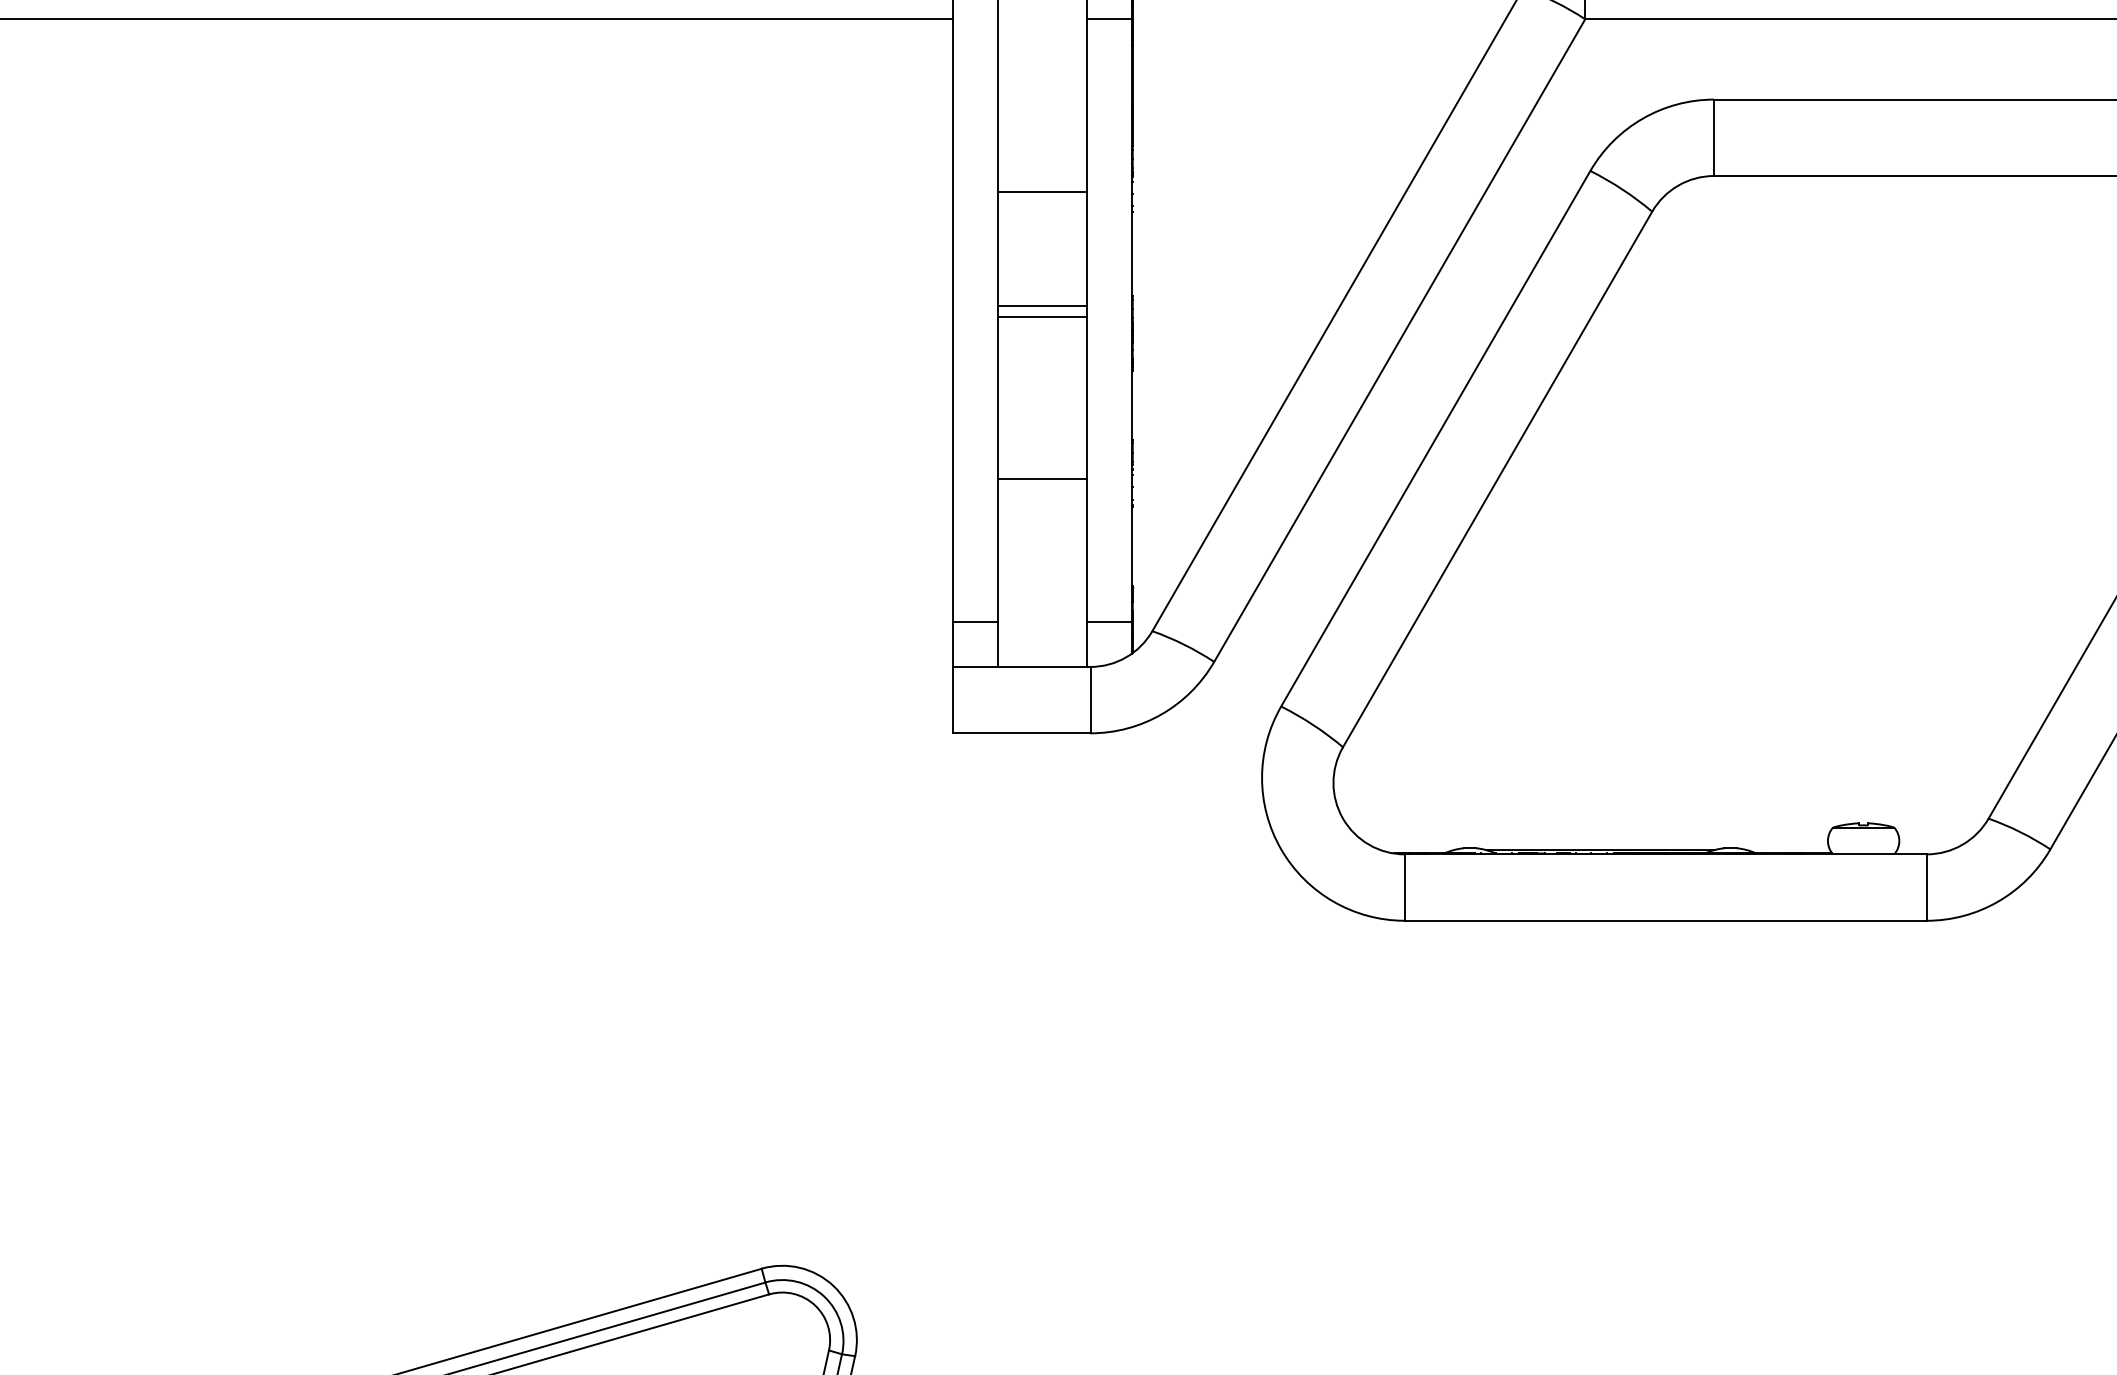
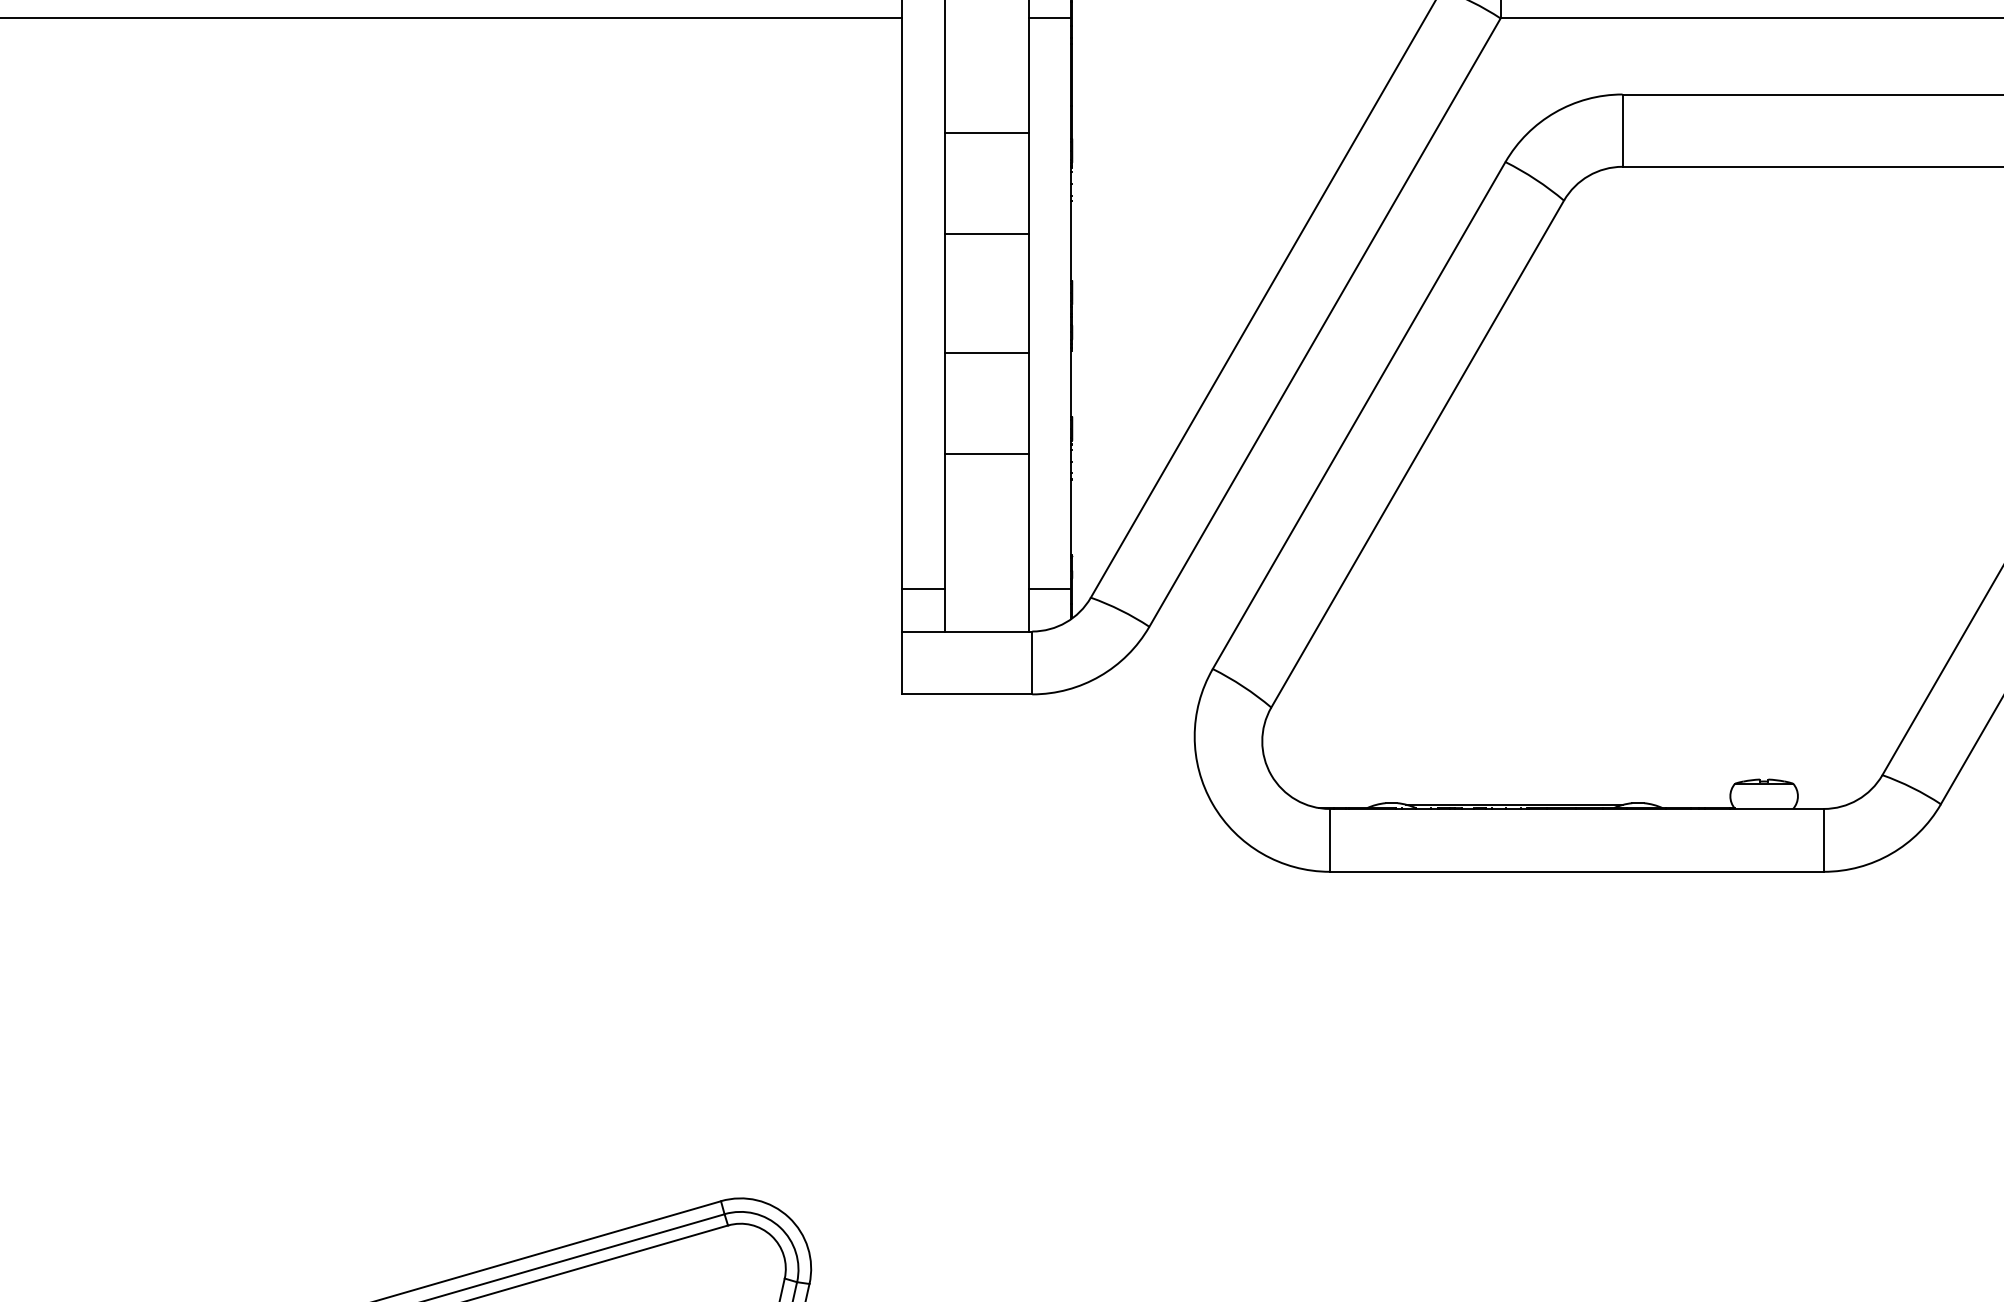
line: (1042, 192) -> (986, 133), moved
line: (1042, 306) -> (986, 352), moved
line: (1042, 317) -> (986, 234), moved

